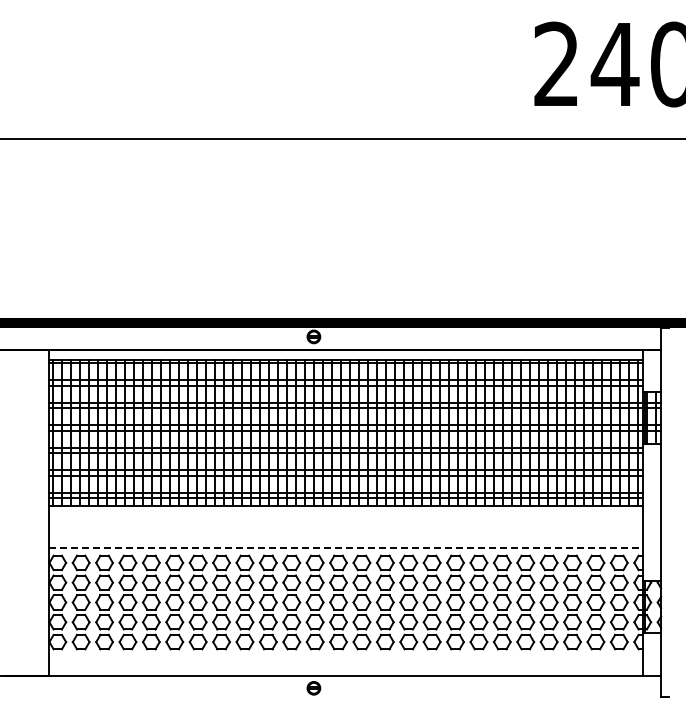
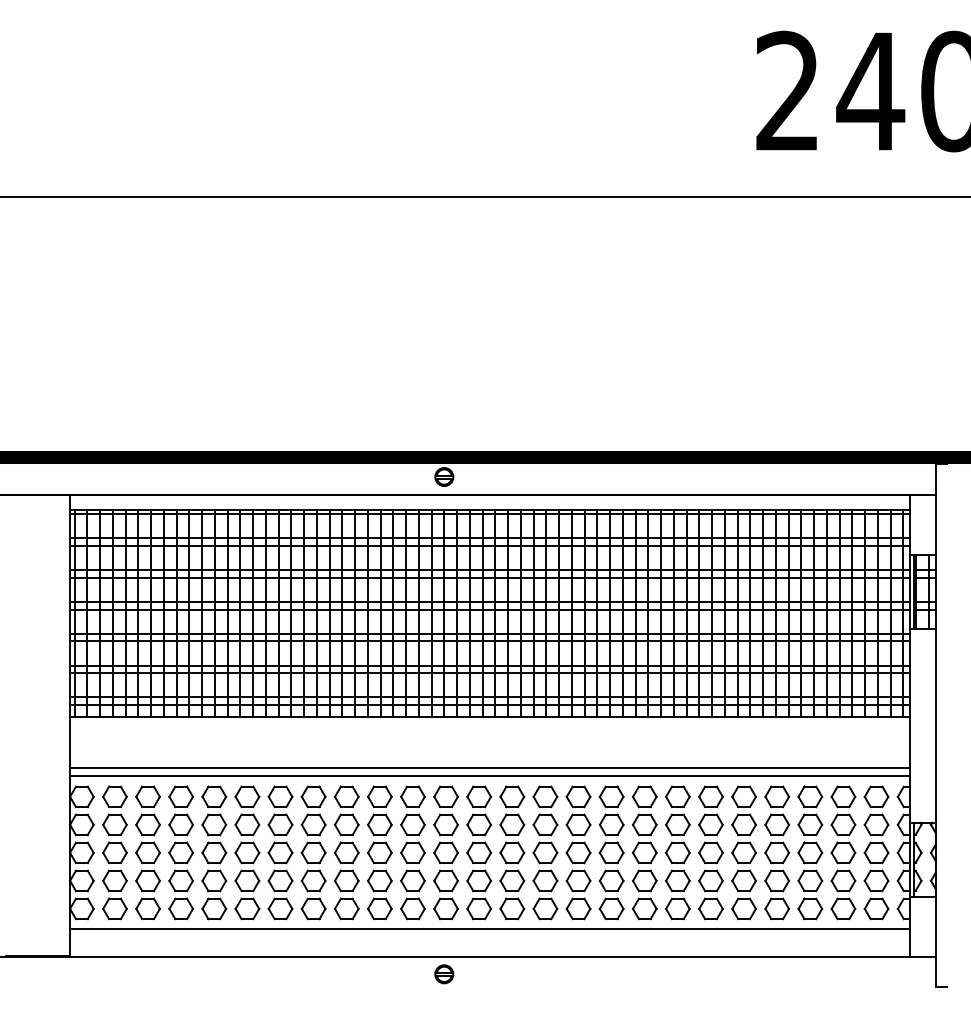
line: (345, 542) -> (489, 767), added
line: (345, 548) -> (489, 776), dashed -> solid
line: (345, 656) -> (489, 929), added

